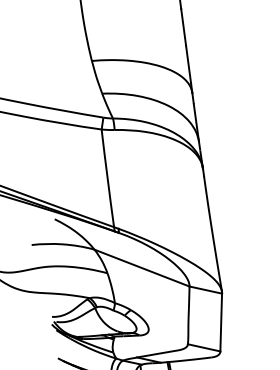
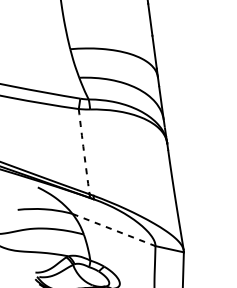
arc: (107, 178) -> (83, 151), solid -> dashed
line: (142, 268) -> (114, 230), solid -> dashed

